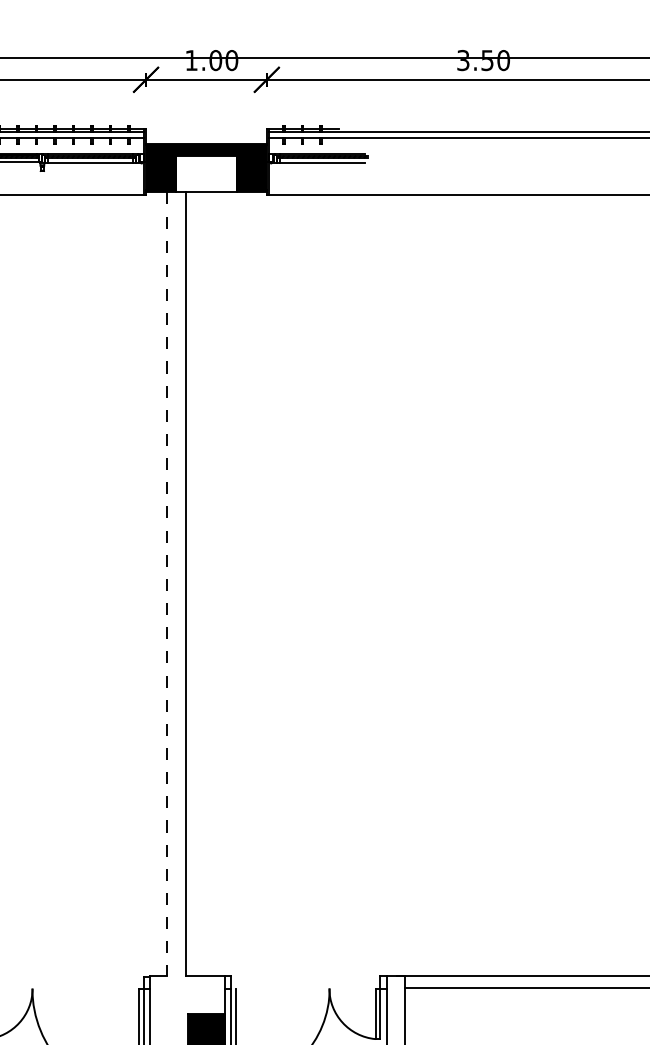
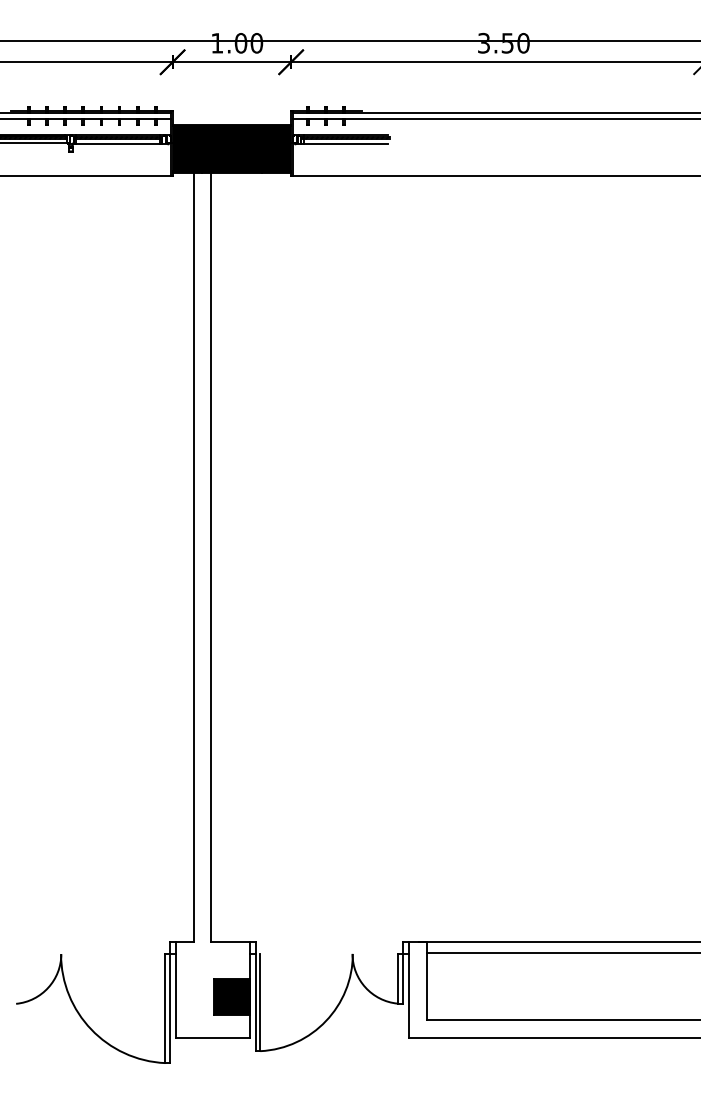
fill: (206, 173) -> (231, 154), added
line: (167, 584) -> (193, 557), dashed -> solid

